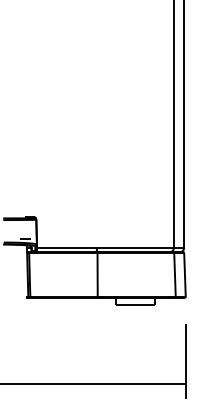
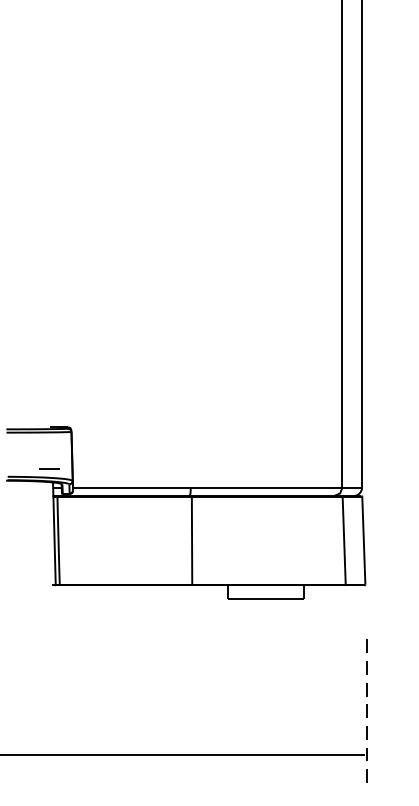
line: (186, 361) -> (366, 710), solid -> dashed

